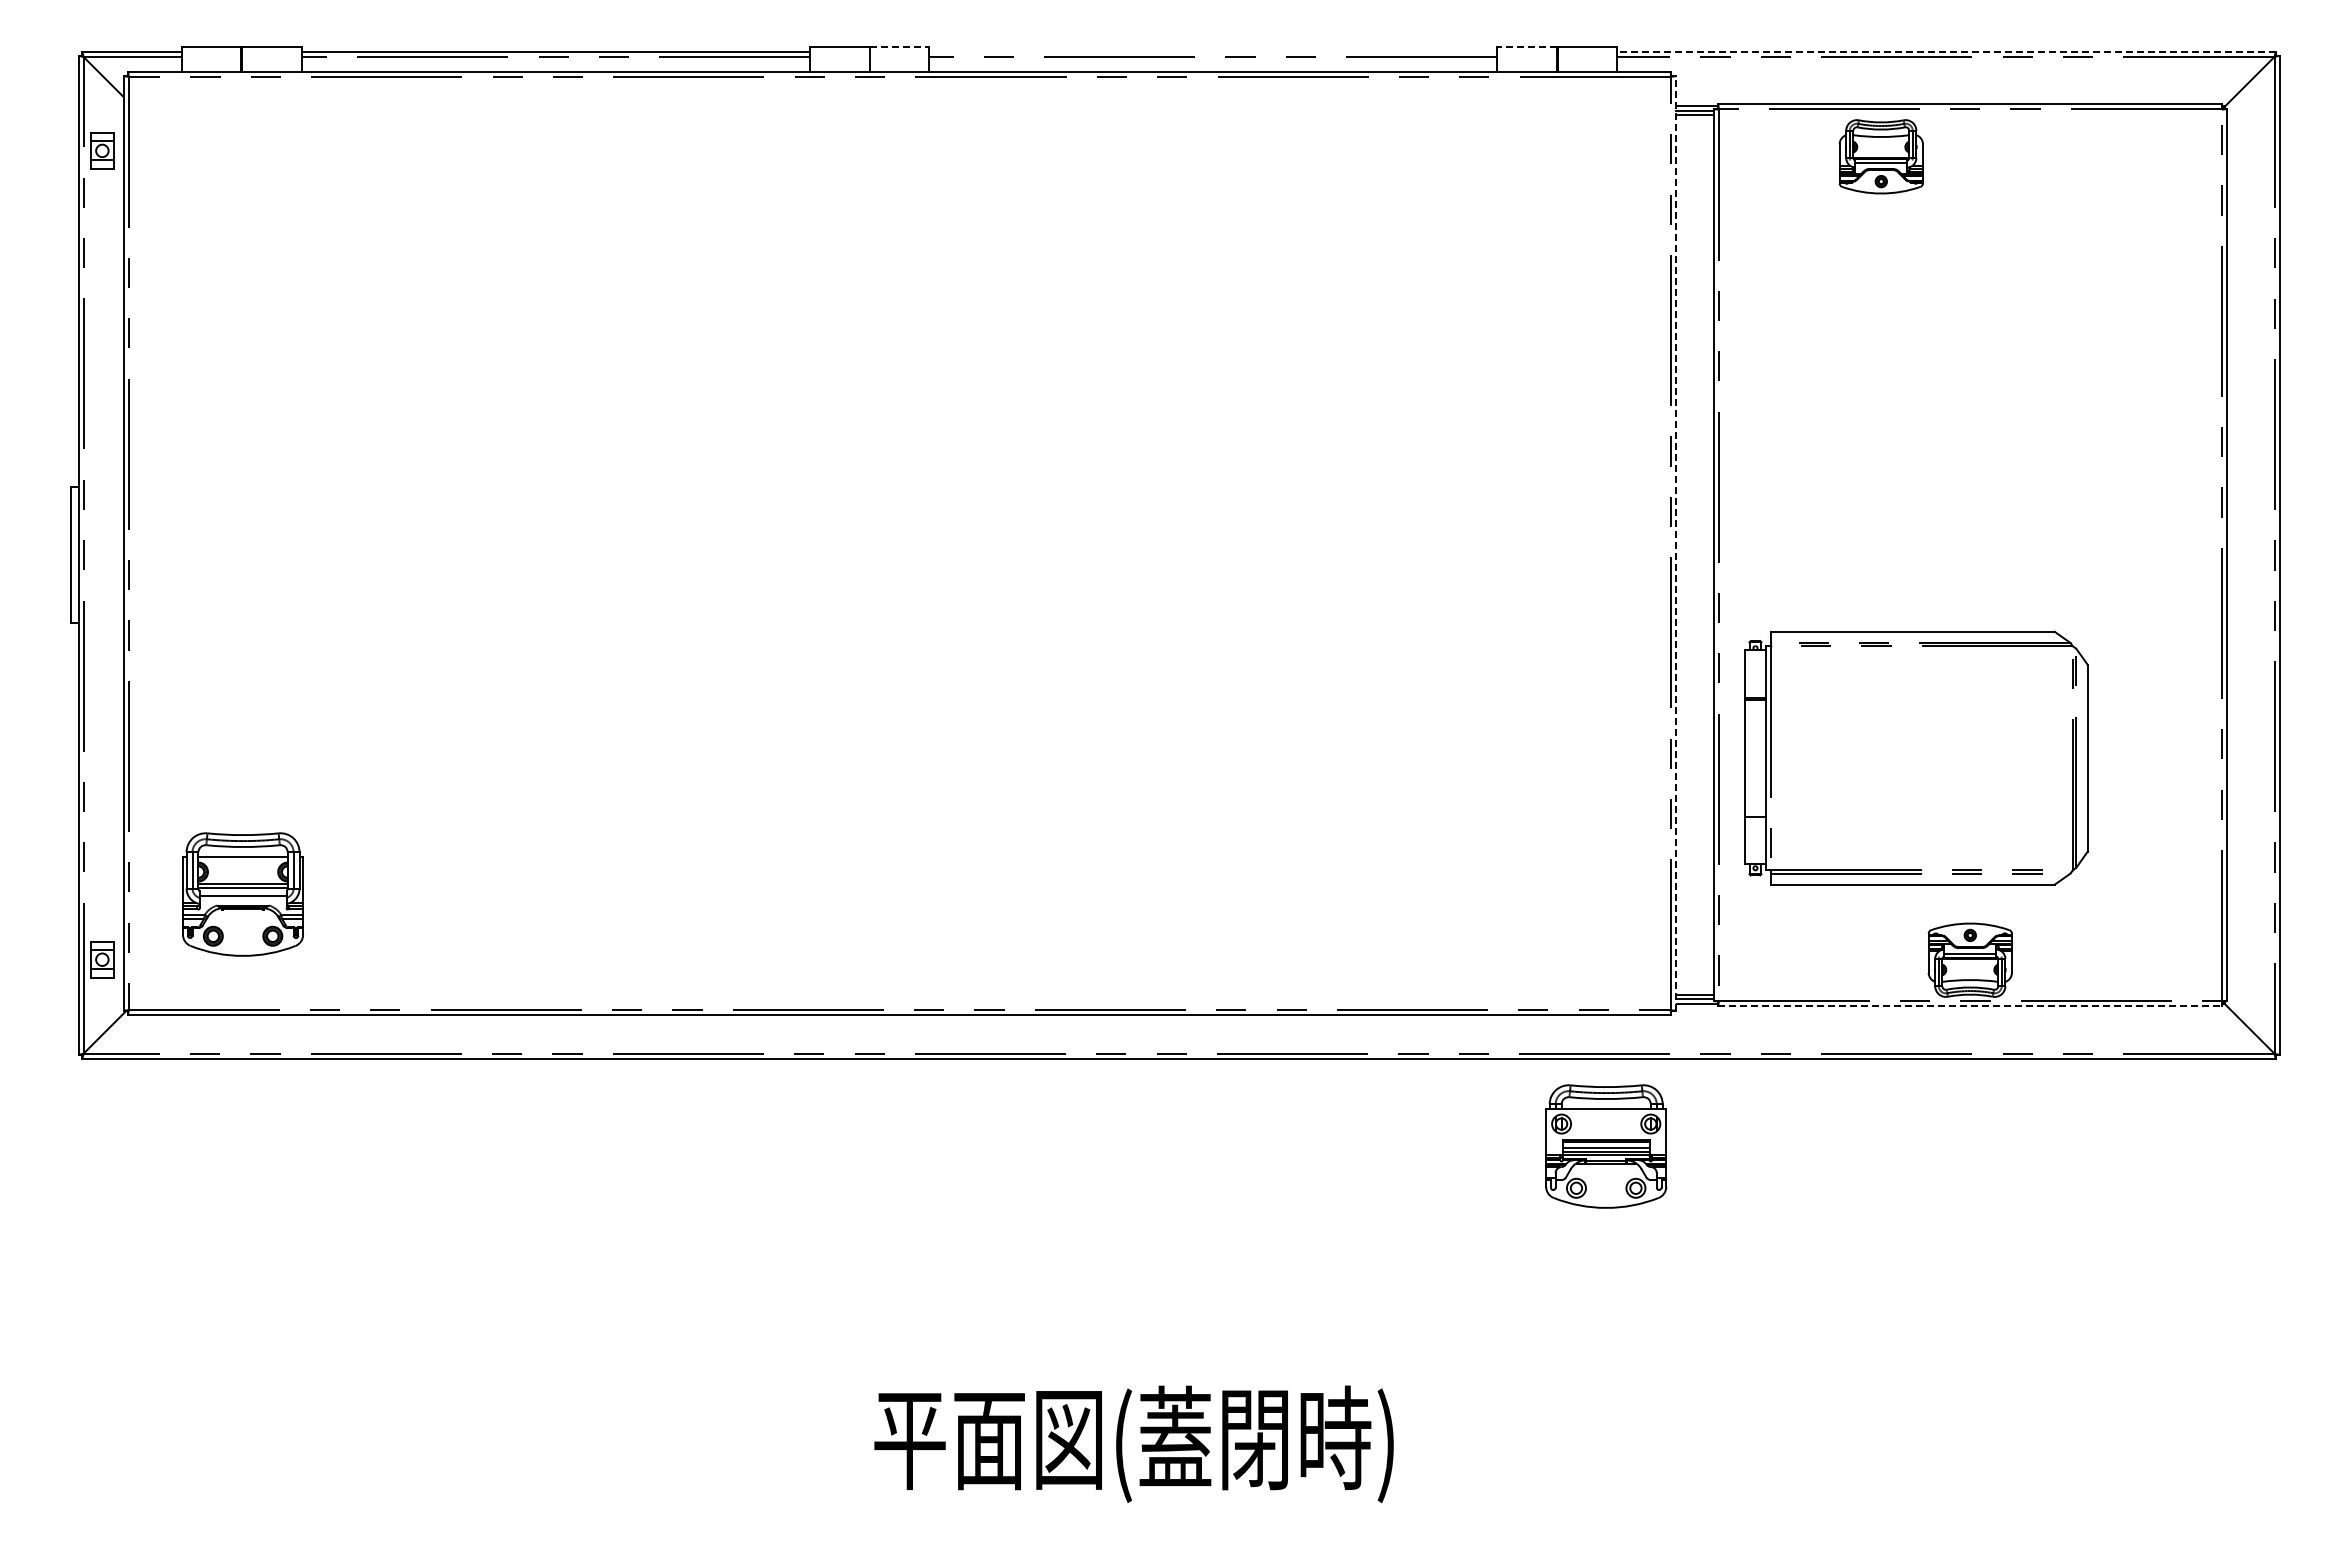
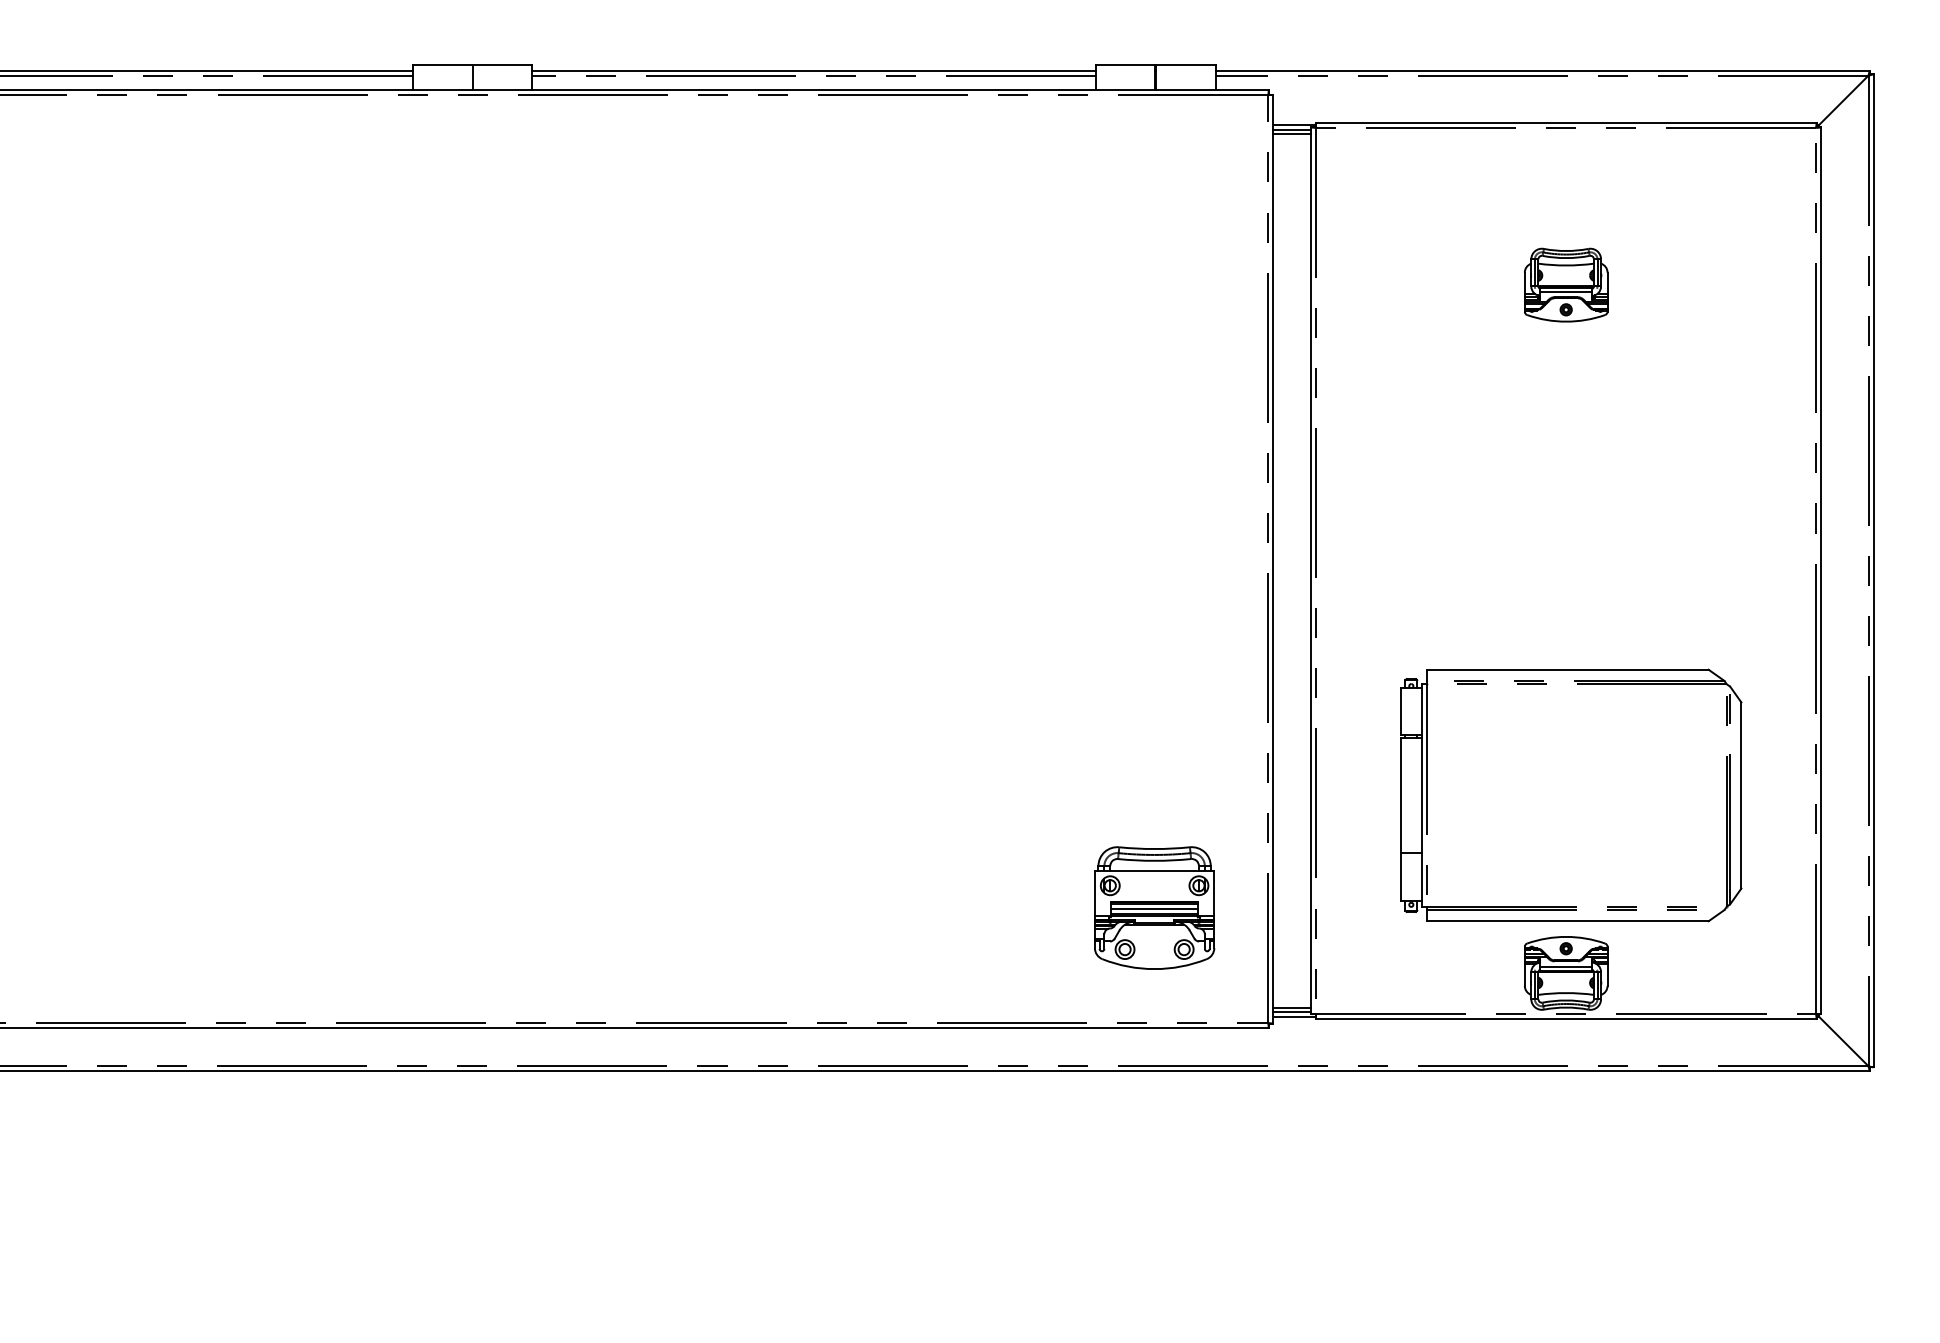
line: (899, 46) -> (501, 65), dashed -> solid
line: (1527, 46) -> (1126, 65), dashed -> solid
line: (1213, 51) -> (813, 70), added
line: (1946, 51) -> (1542, 70), dashed -> solid
part: (1880, 156) -> (1565, 284), moved
line: (1675, 543) -> (1273, 559), dashed -> solid
part: (1916, 757) -> (1571, 794), moved
line: (1970, 1006) -> (1566, 1019), dashed -> solid
part: (1606, 1146) -> (1154, 908), moved

